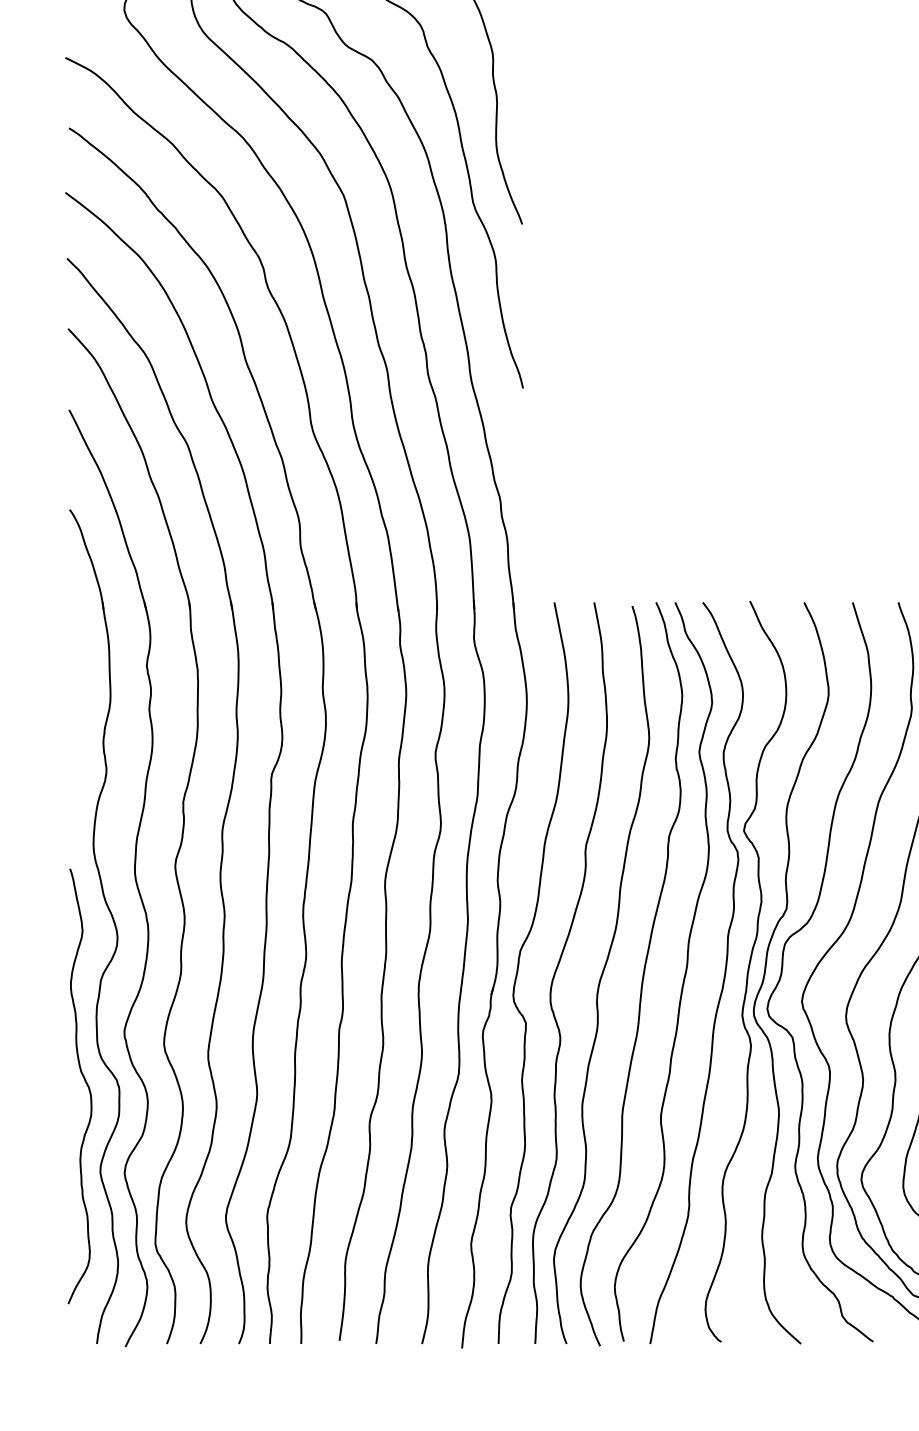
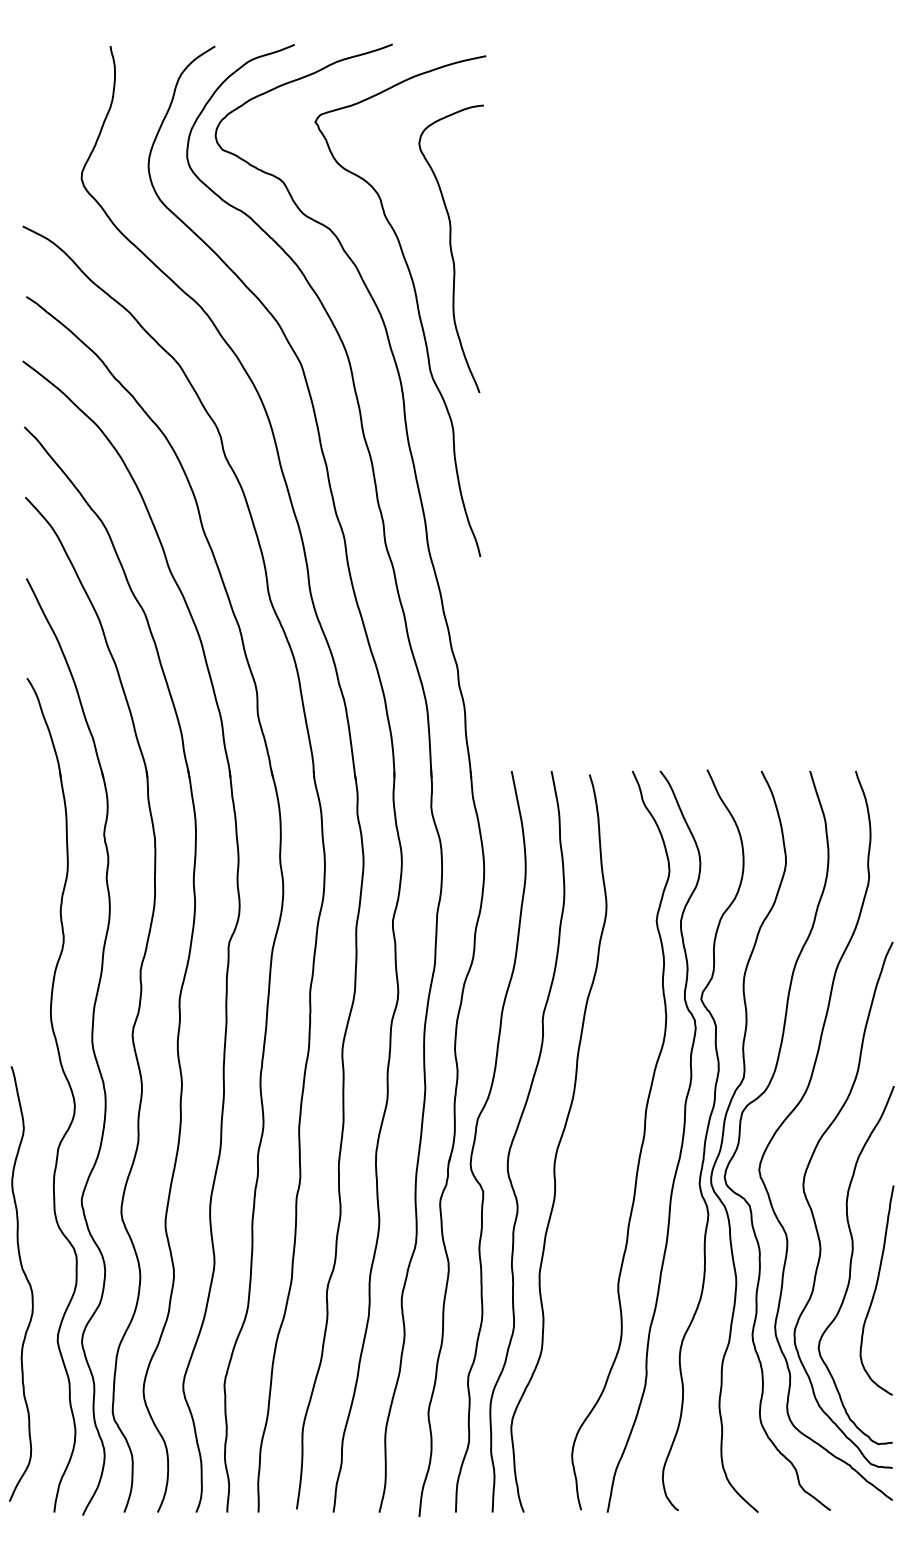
curve: (642, 975) -> (599, 1144), removed
curve: (85, 1082) -> (26, 1280), moved

